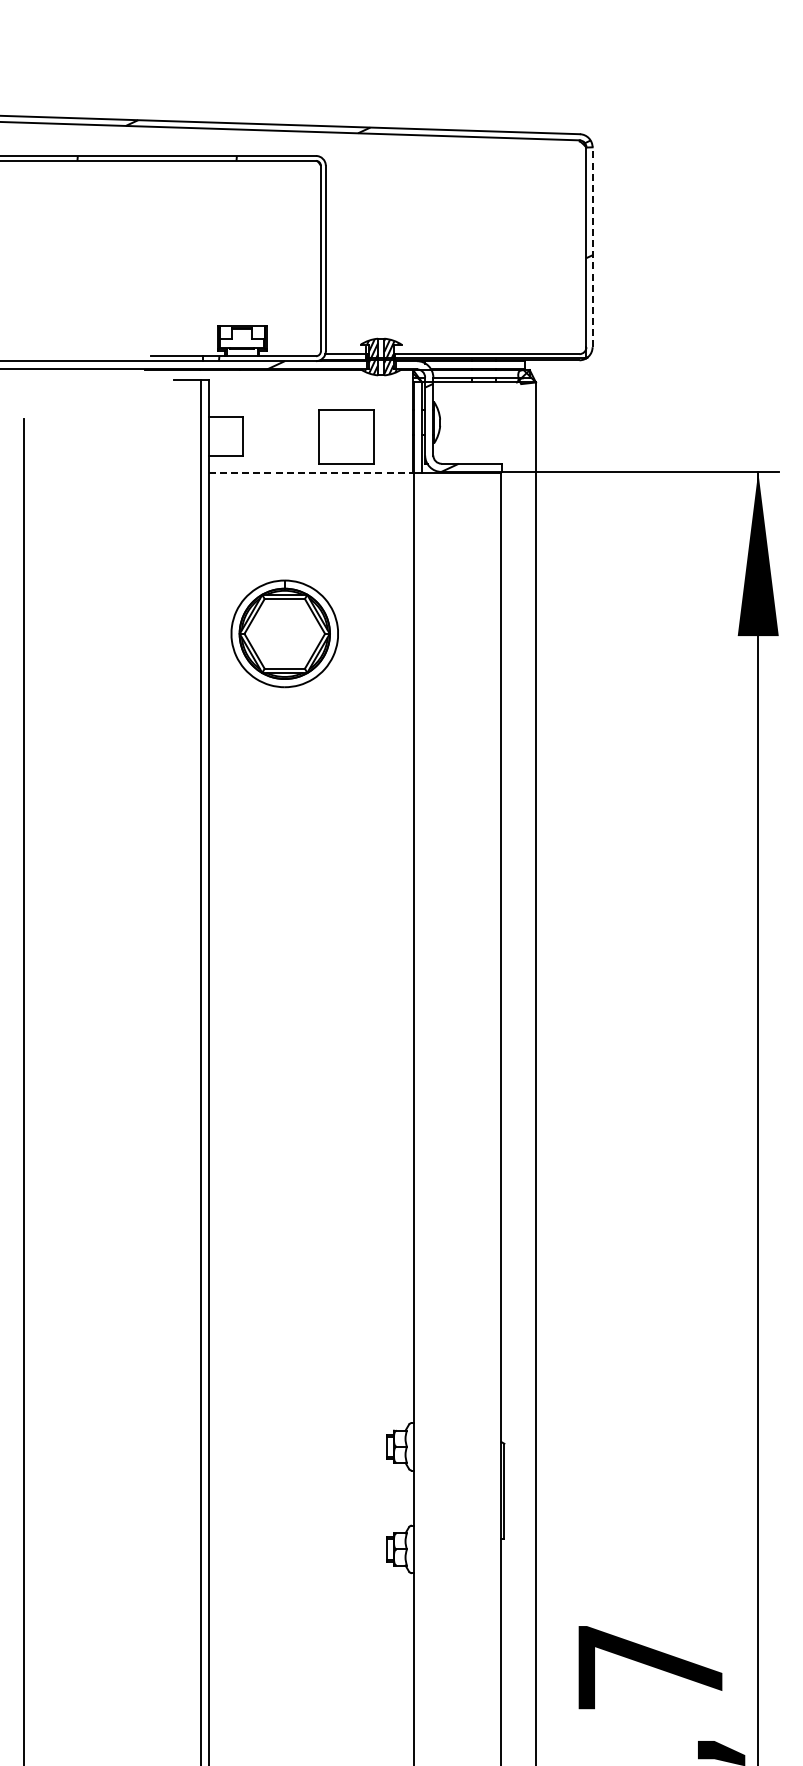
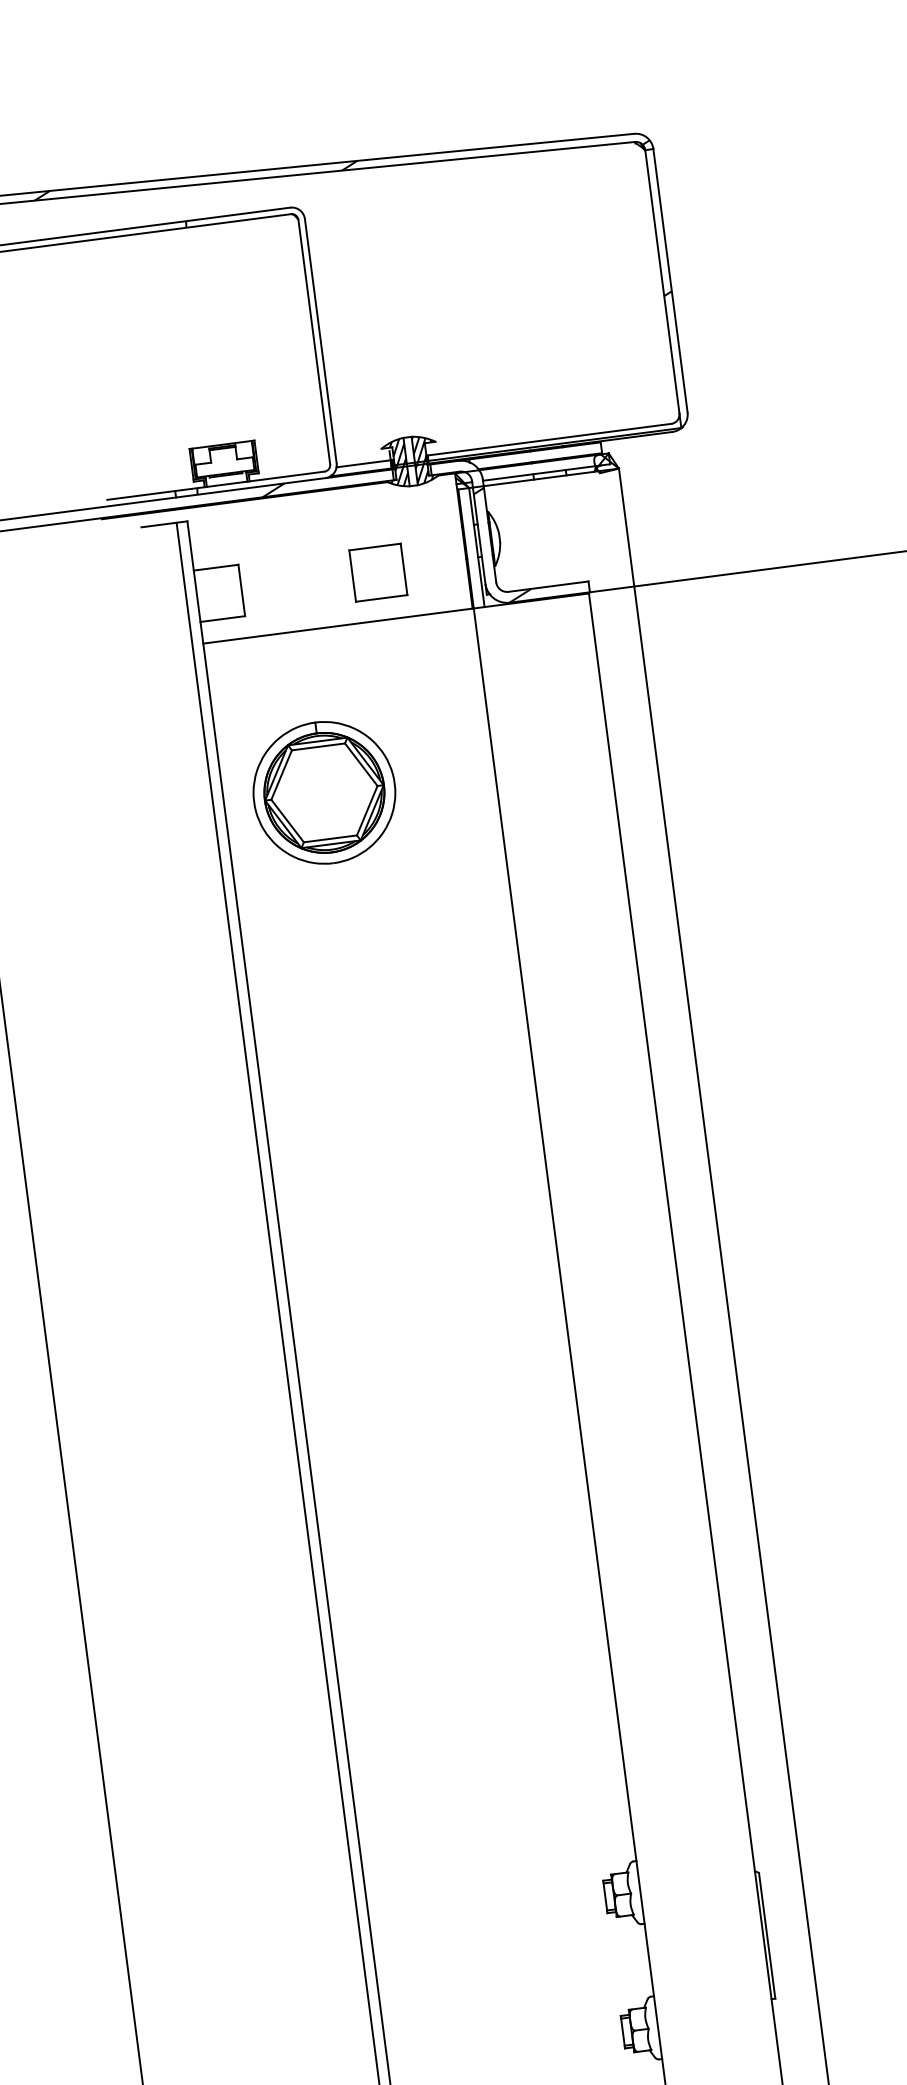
line: (592, 247) -> (670, 280), dashed -> solid
part: (346, 436) -> (378, 572), size x0.71
line: (311, 472) -> (338, 625), dashed -> solid
part: (284, 633) -> (323, 792), moved

